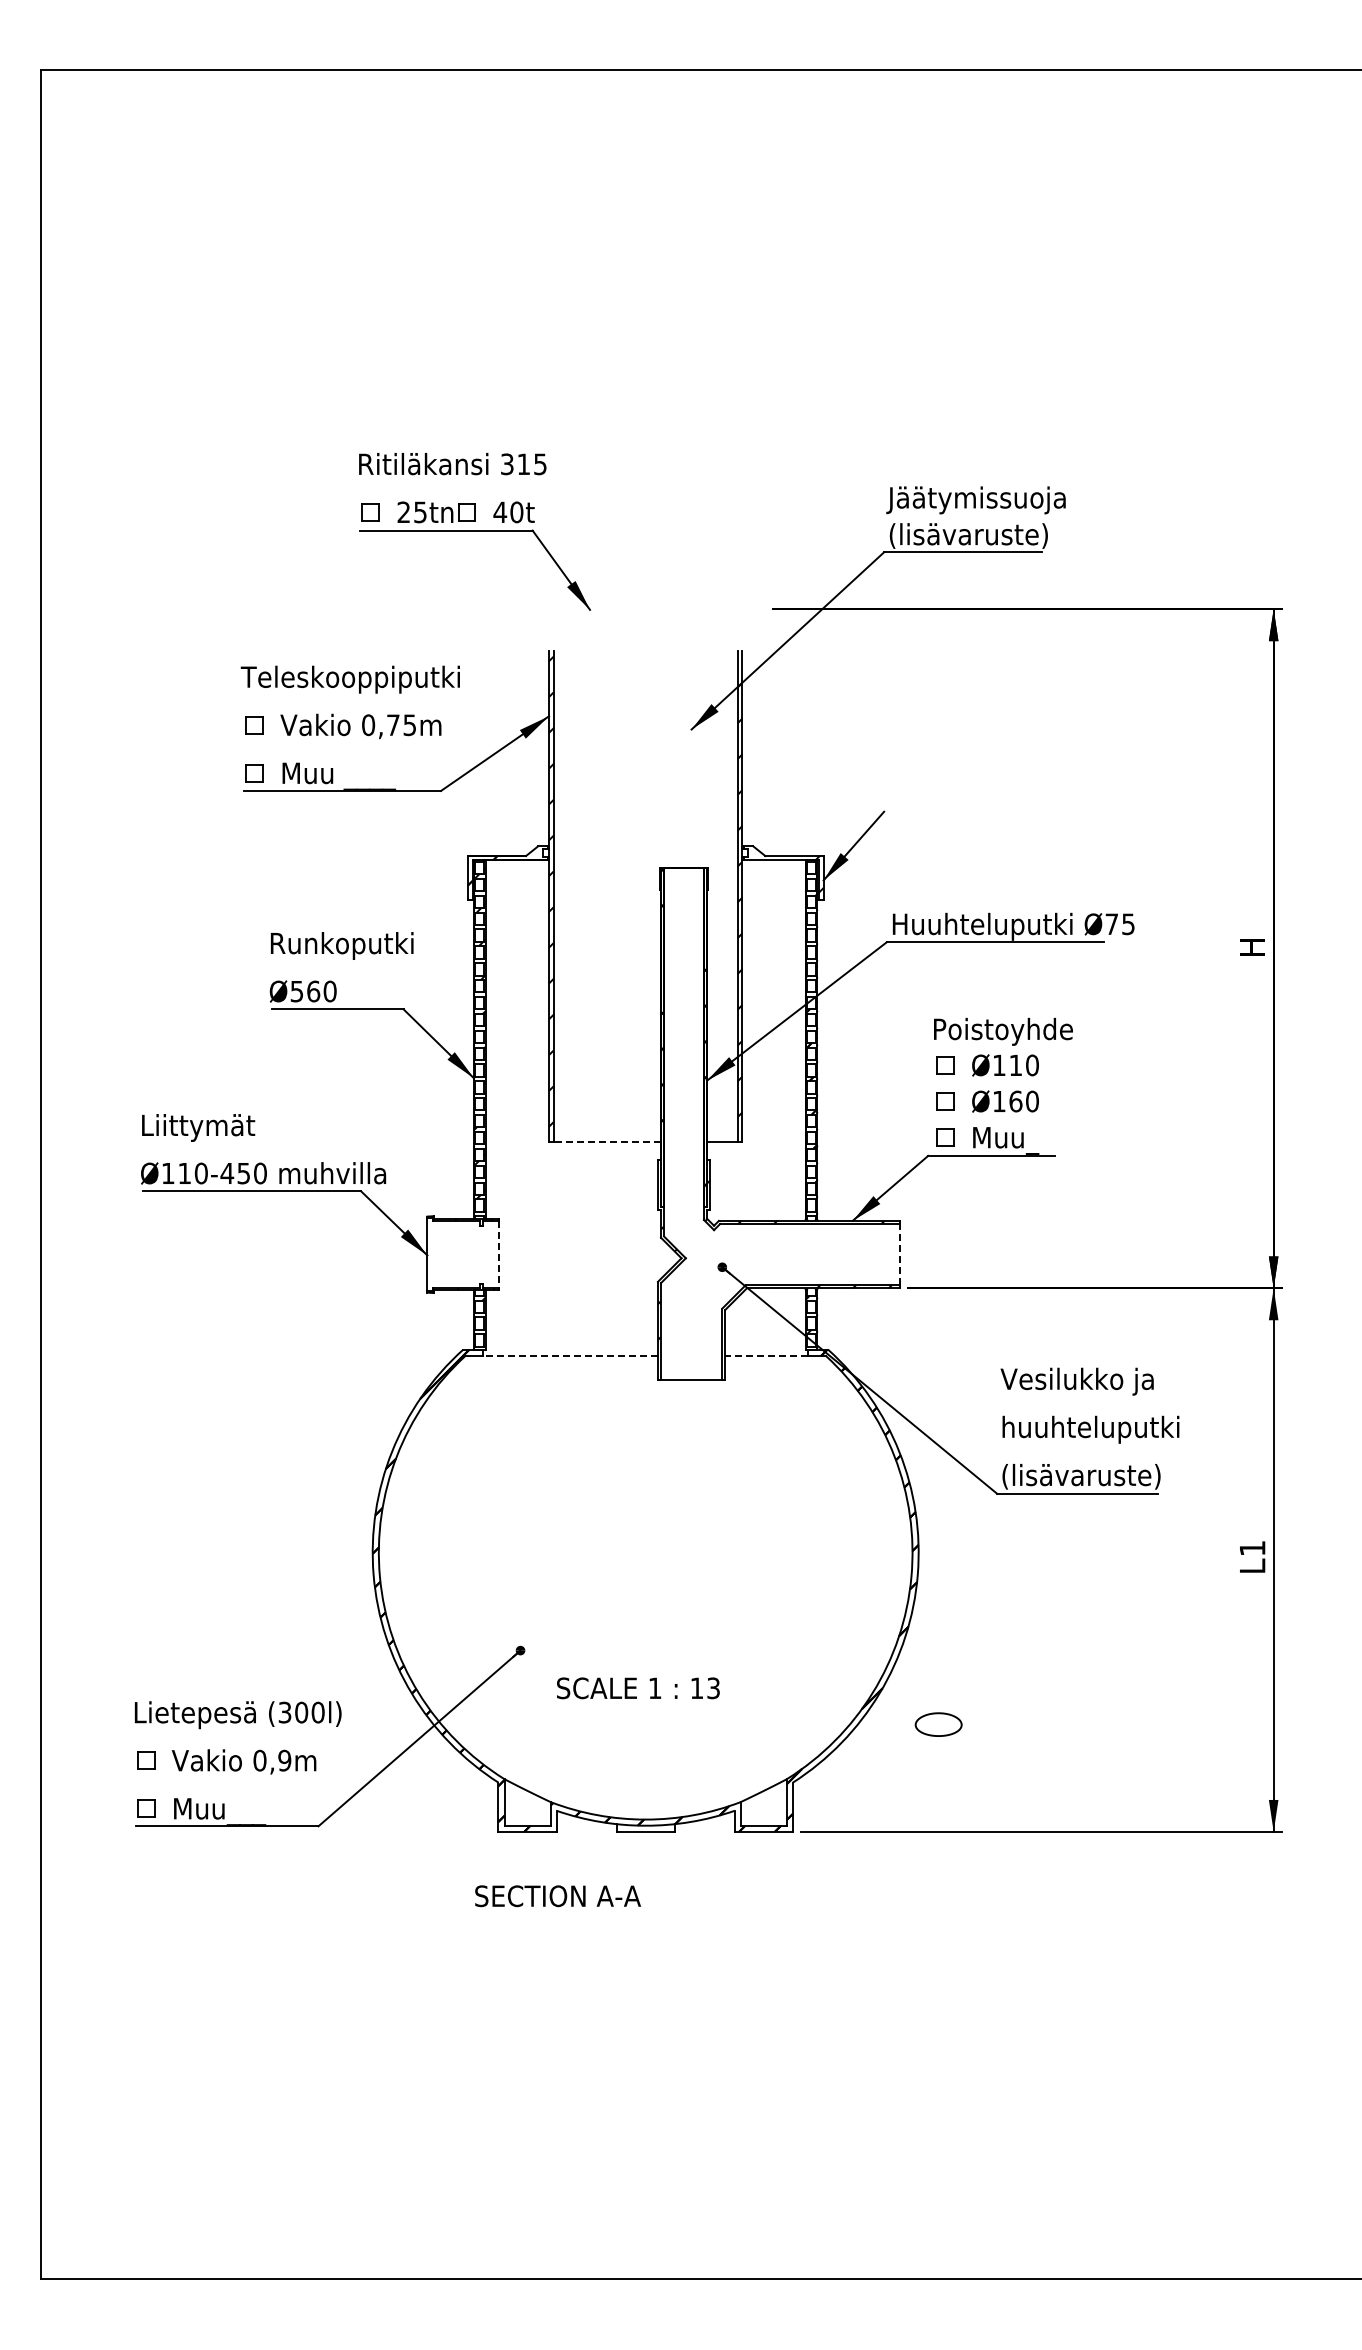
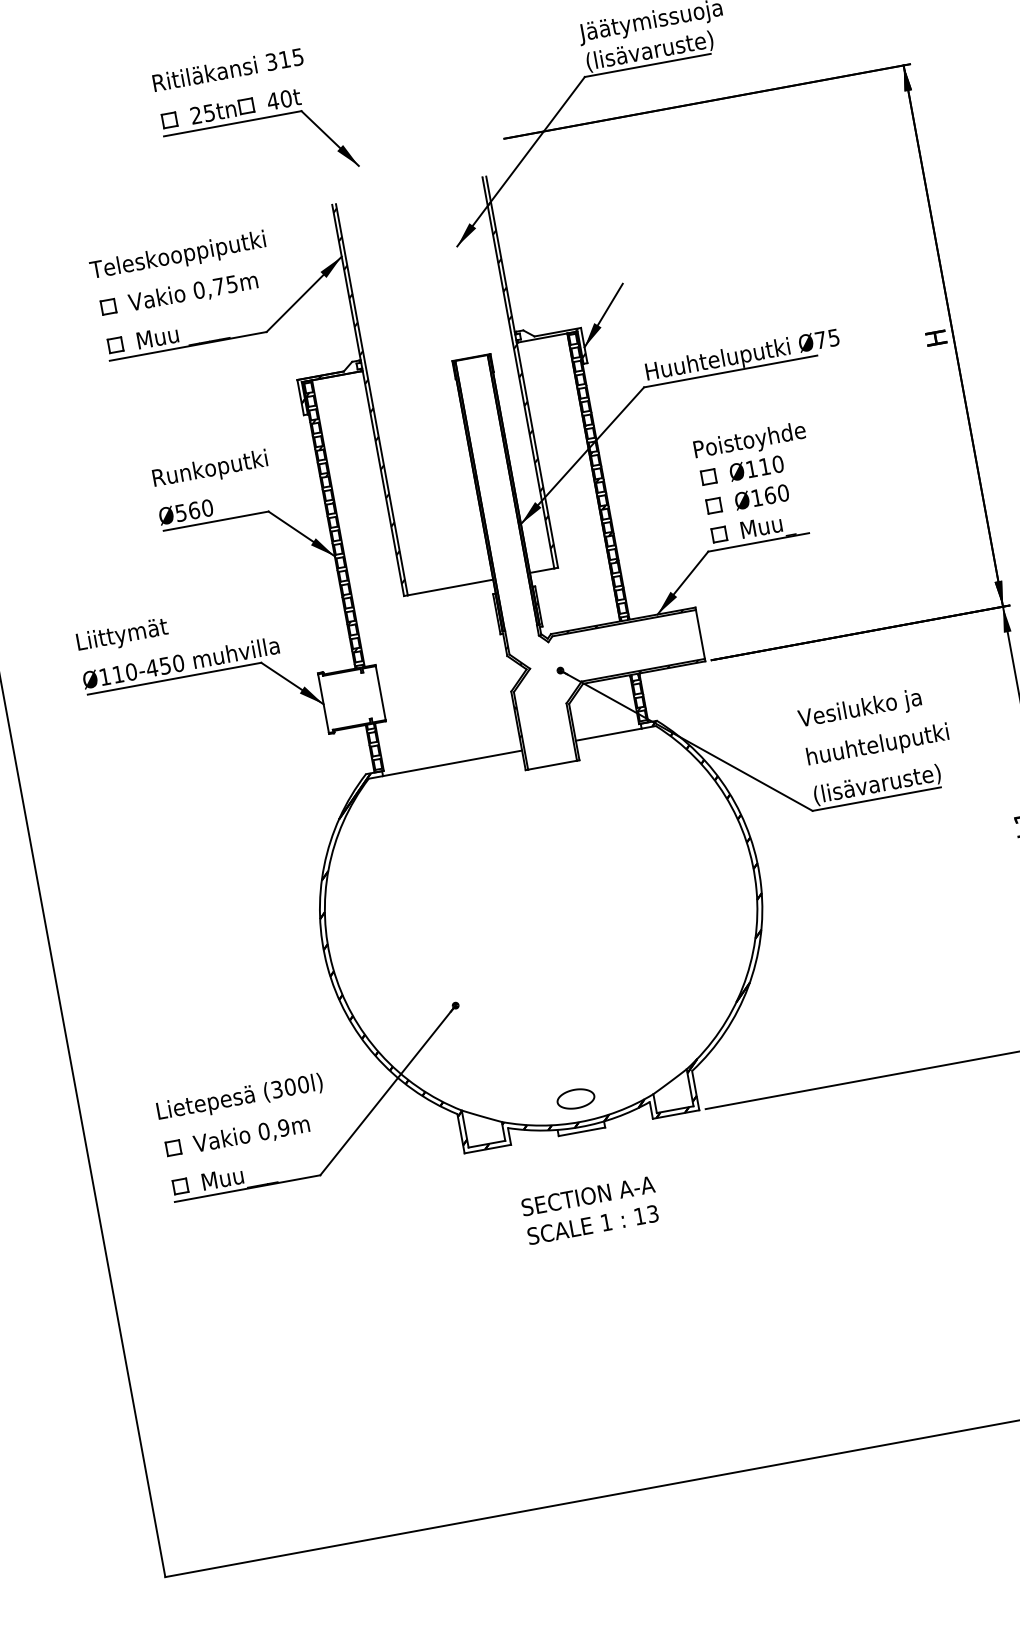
line: (607, 1141) -> (450, 587), dashed -> solid
line: (499, 1254) -> (380, 693), dashed -> solid
line: (900, 1254) -> (700, 634), dashed -> solid
line: (570, 1355) -> (452, 763), dashed -> solid
line: (766, 1355) -> (608, 734), dashed -> solid
text: (638, 1688) -> (593, 1225), moved
part: (938, 1724) -> (575, 1098), moved
text: (557, 1896) -> (587, 1196), moved

